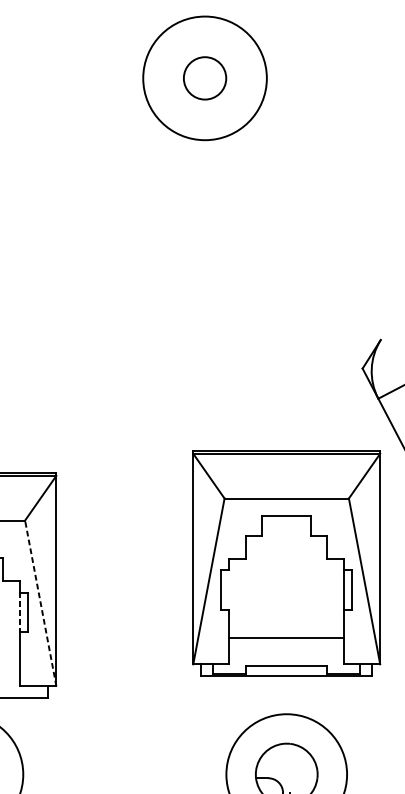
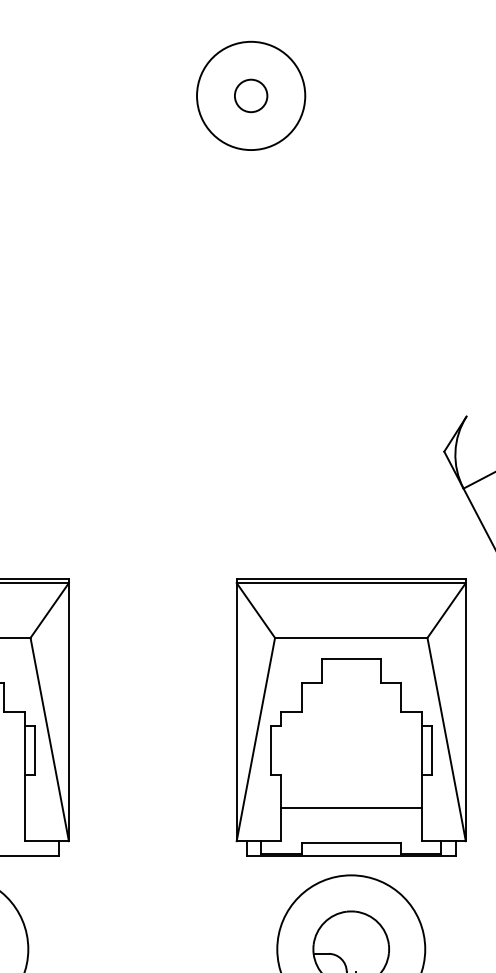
circle: (204, 78) -> (250, 95), size x0.62
circle: (205, 78) -> (251, 95), size x0.71
part: (286, 563) -> (350, 717), moved
line: (40, 603) -> (49, 739), dashed -> solid
line: (20, 613) -> (24, 751), dashed -> solid

